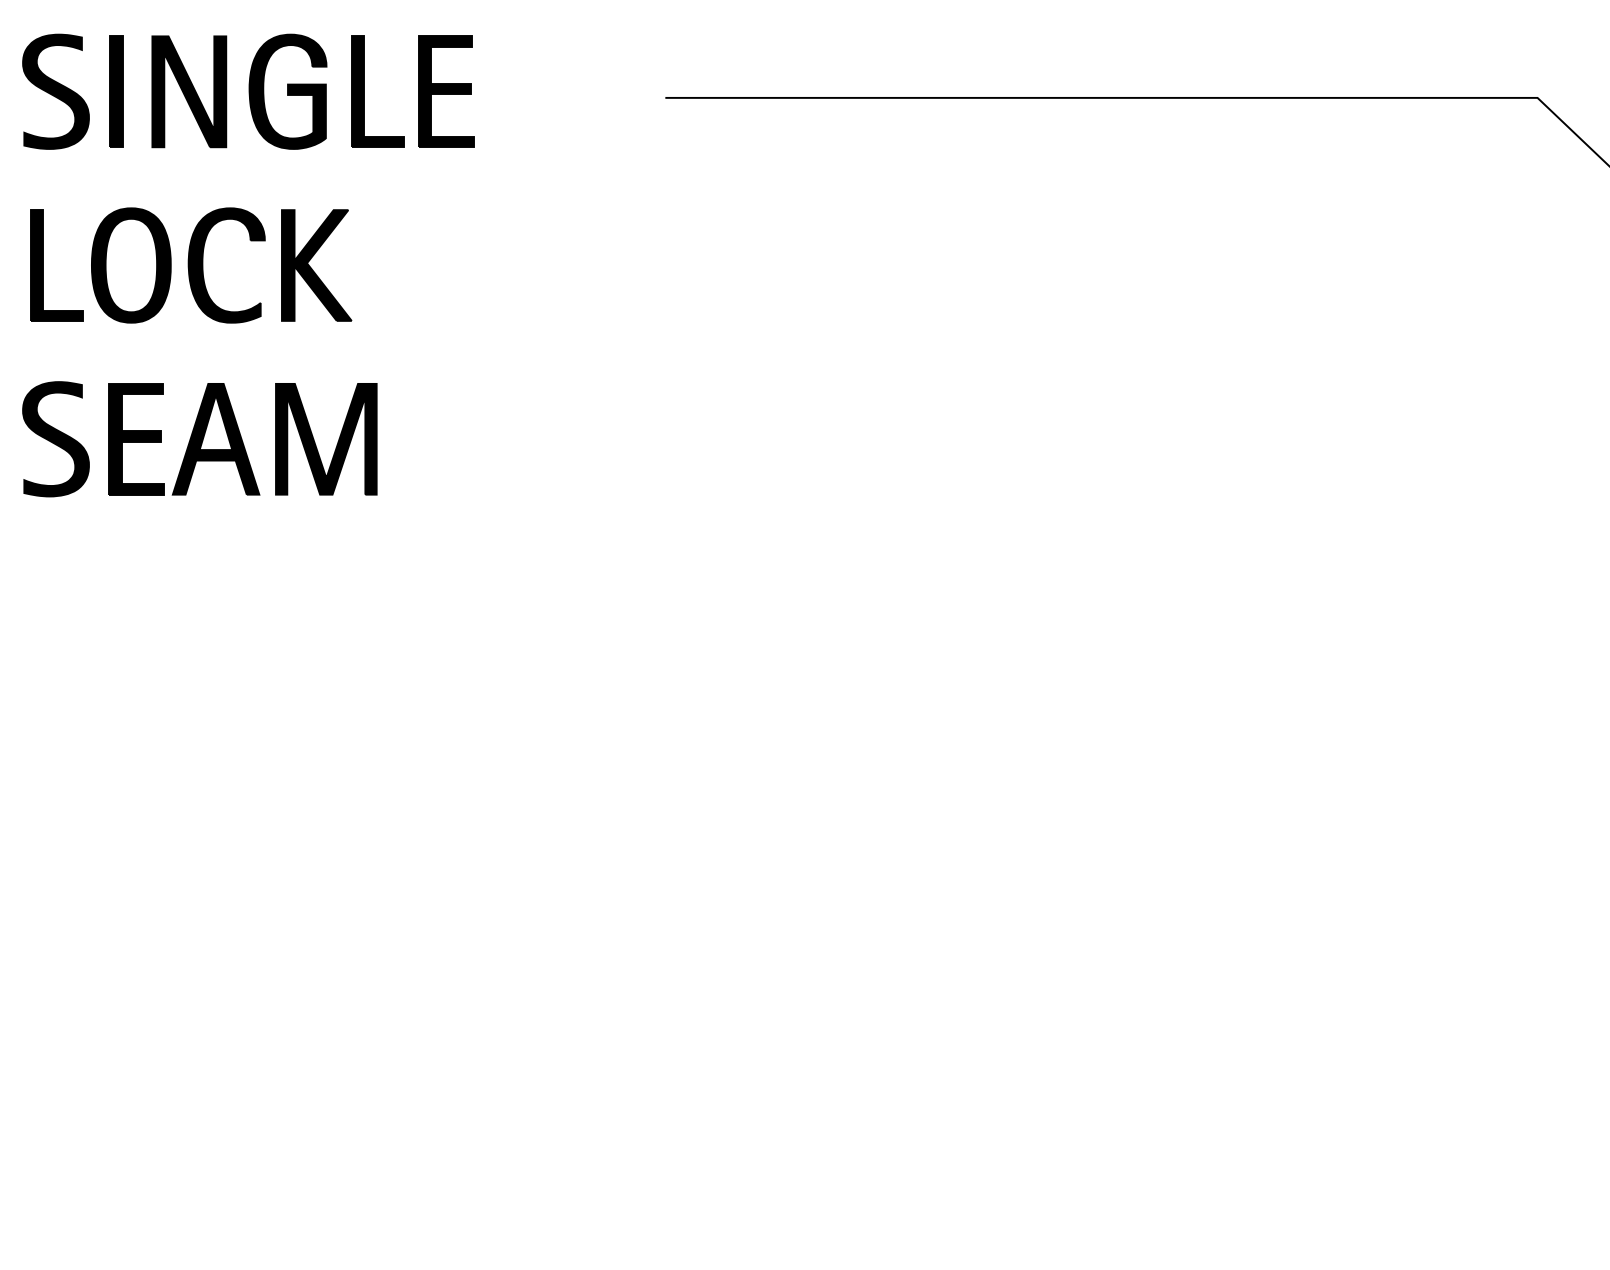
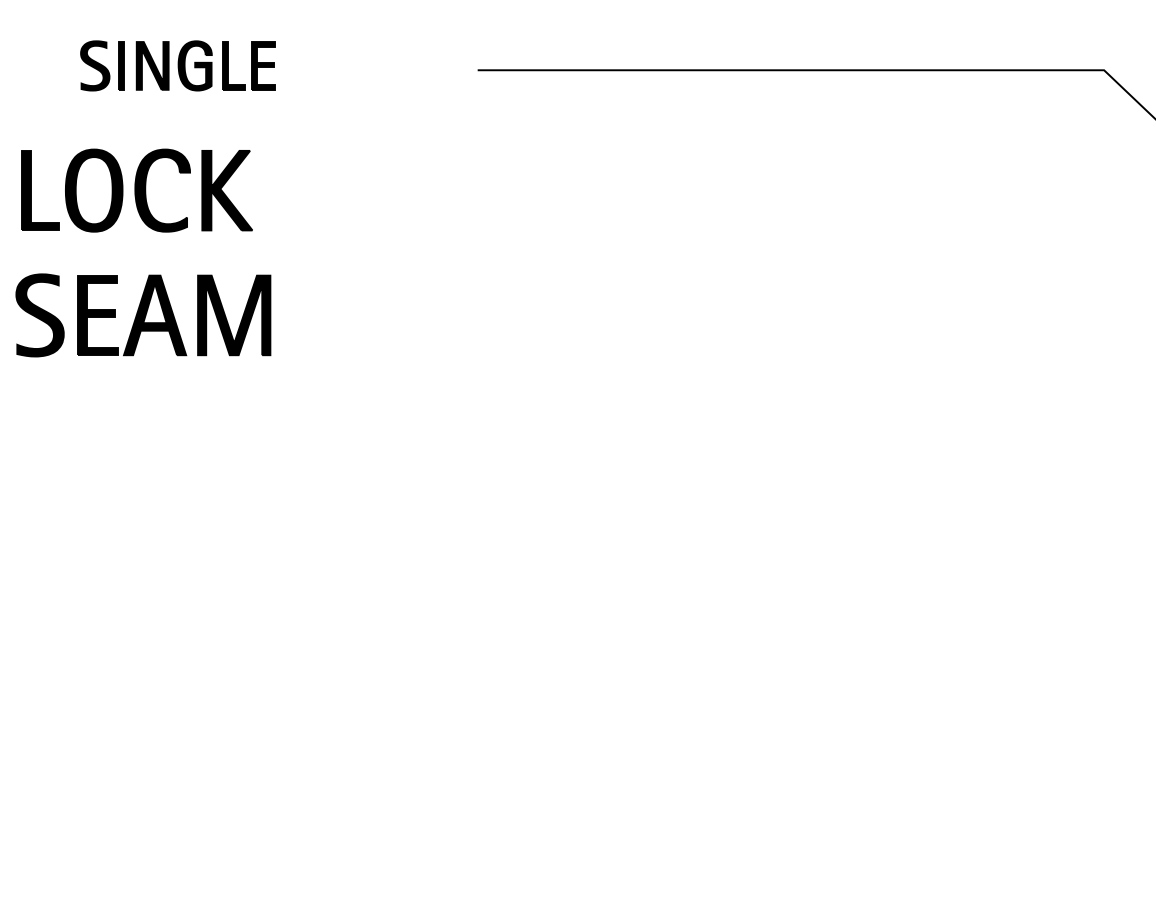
part: (247, 91) -> (177, 65), size x0.6

